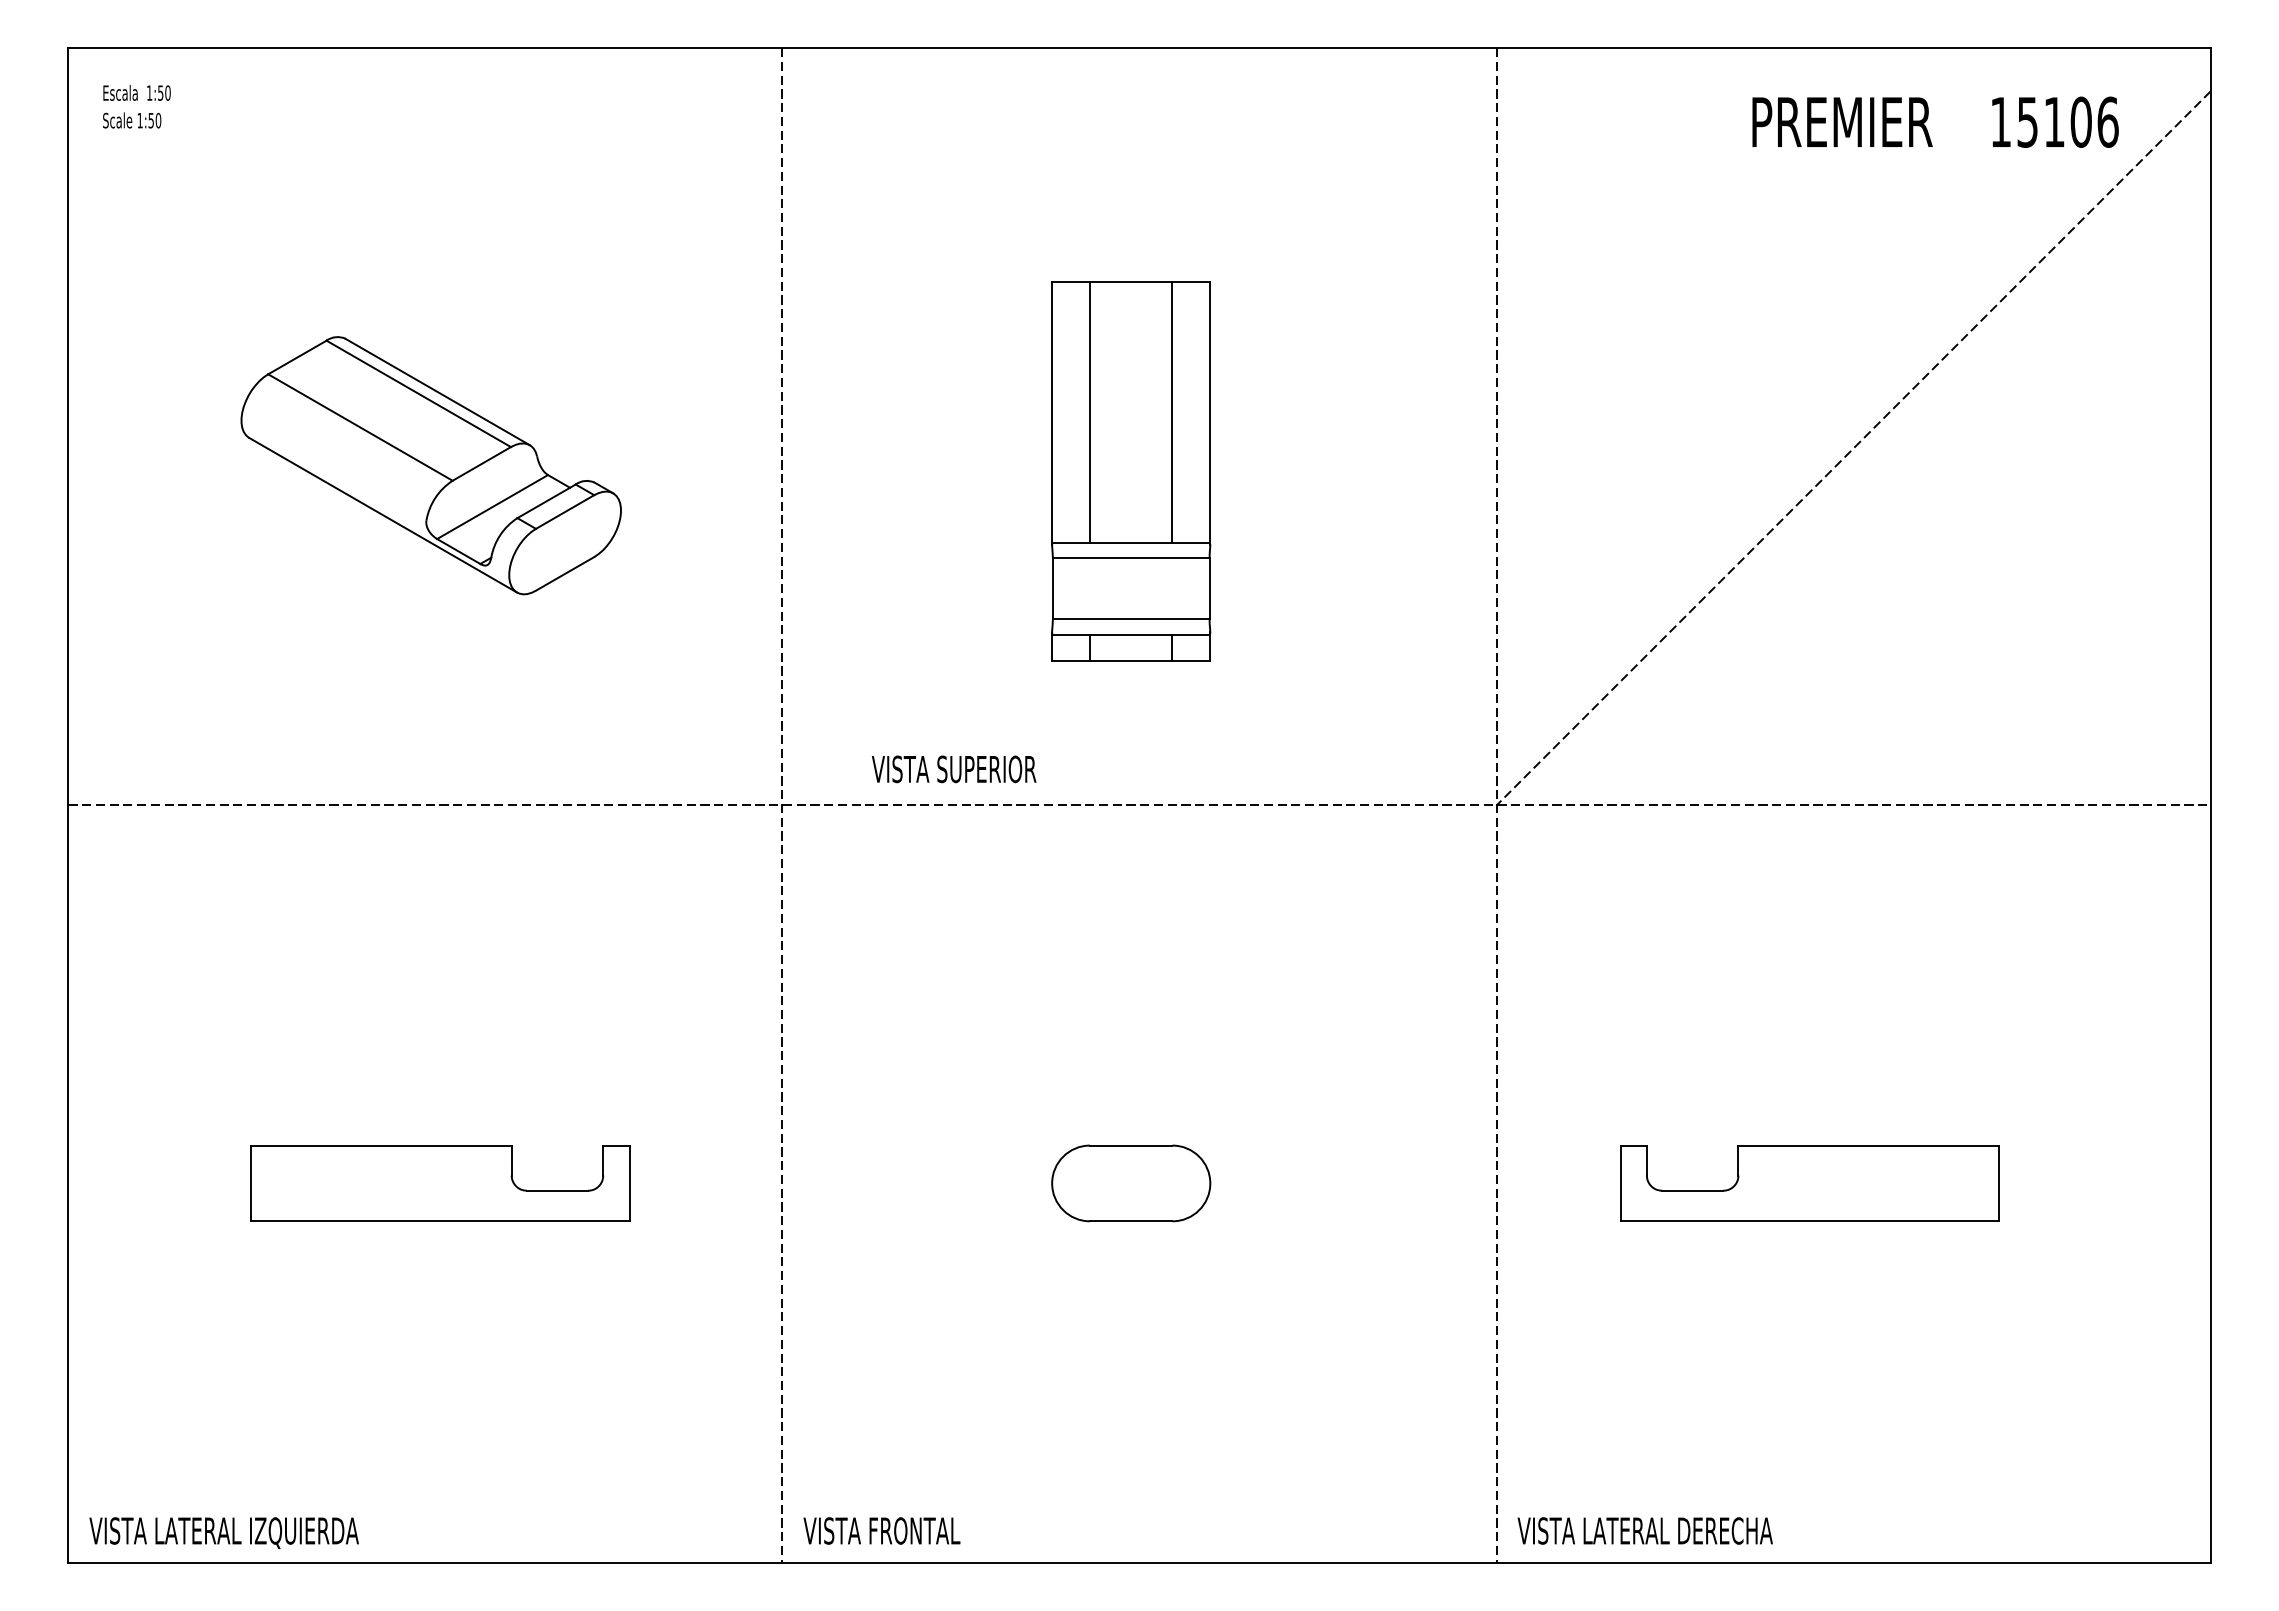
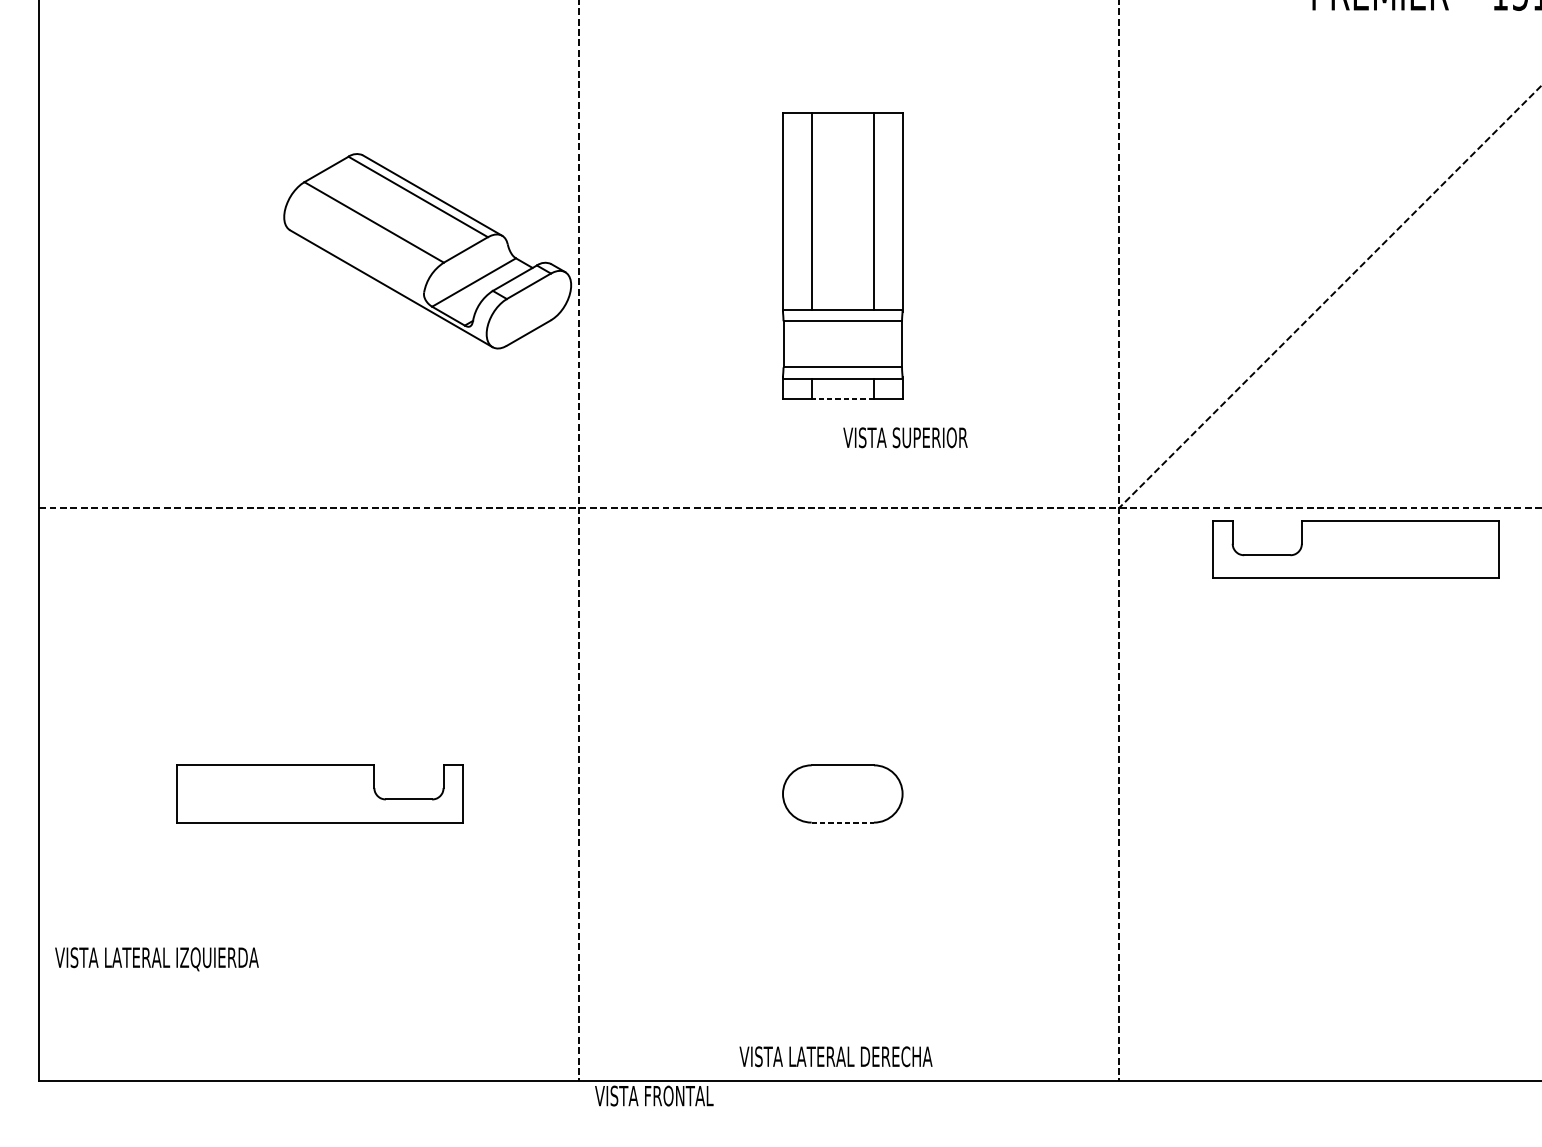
part: (430, 465) -> (427, 251), moved
line: (1130, 660) -> (842, 398), solid -> dashed
text: (954, 769) -> (905, 437), moved
part: (1809, 1183) -> (1355, 549), moved
line: (1131, 1221) -> (842, 822), solid -> dashed
text: (881, 1530) -> (653, 1095), moved
text: (1644, 1530) -> (835, 1056), moved
text: (223, 1532) -> (156, 958), moved

